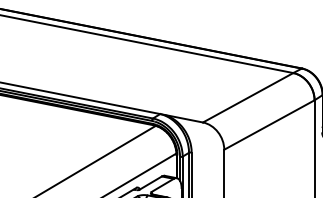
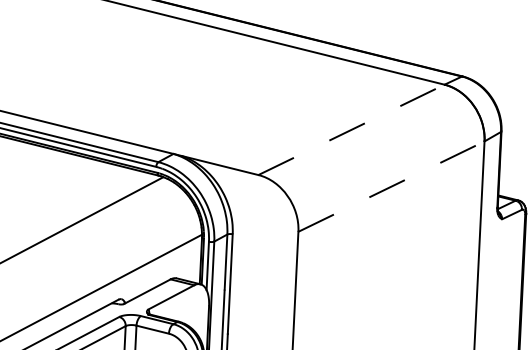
line: (248, 97) -> (352, 129), solid -> dashed
line: (269, 124) -> (391, 185), solid -> dashed

